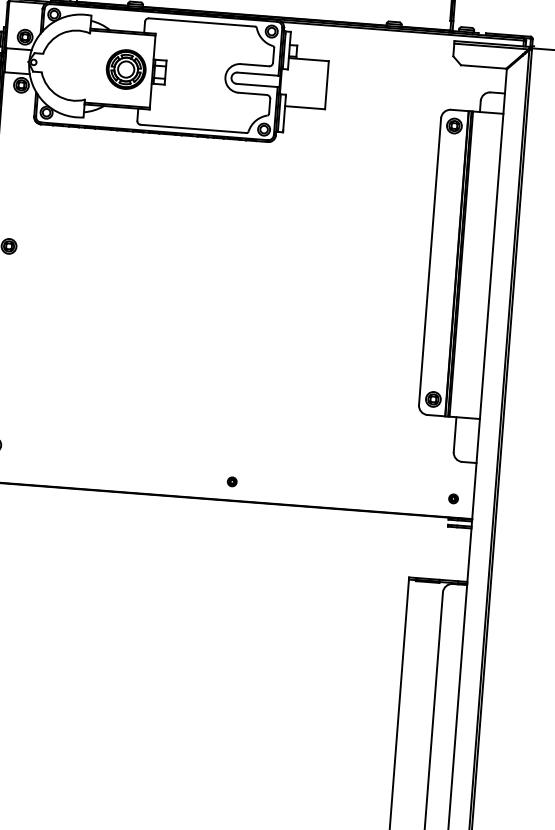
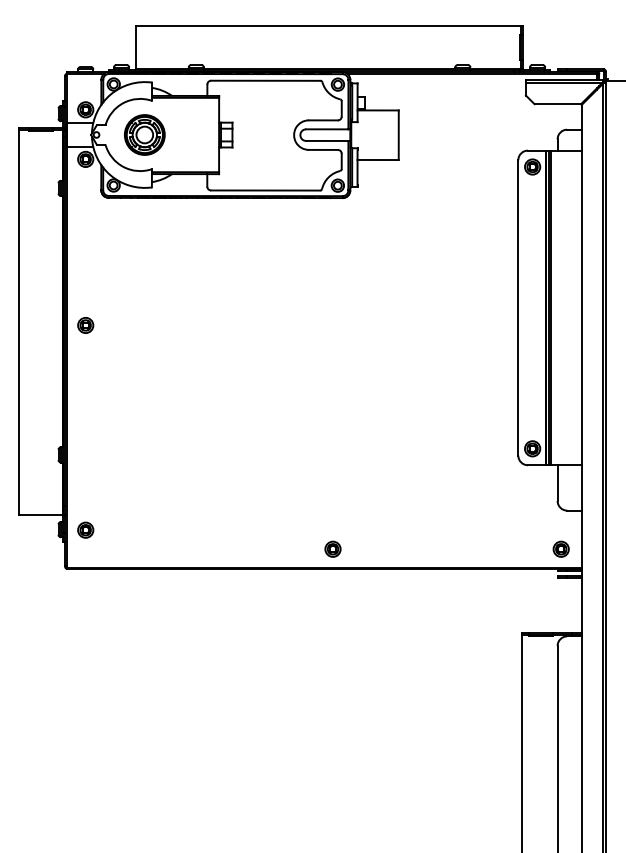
part: (125, 69) -> (144, 134), moved
part: (231, 481) -> (332, 548), size x1.67
part: (453, 498) -> (560, 548), size x1.67

